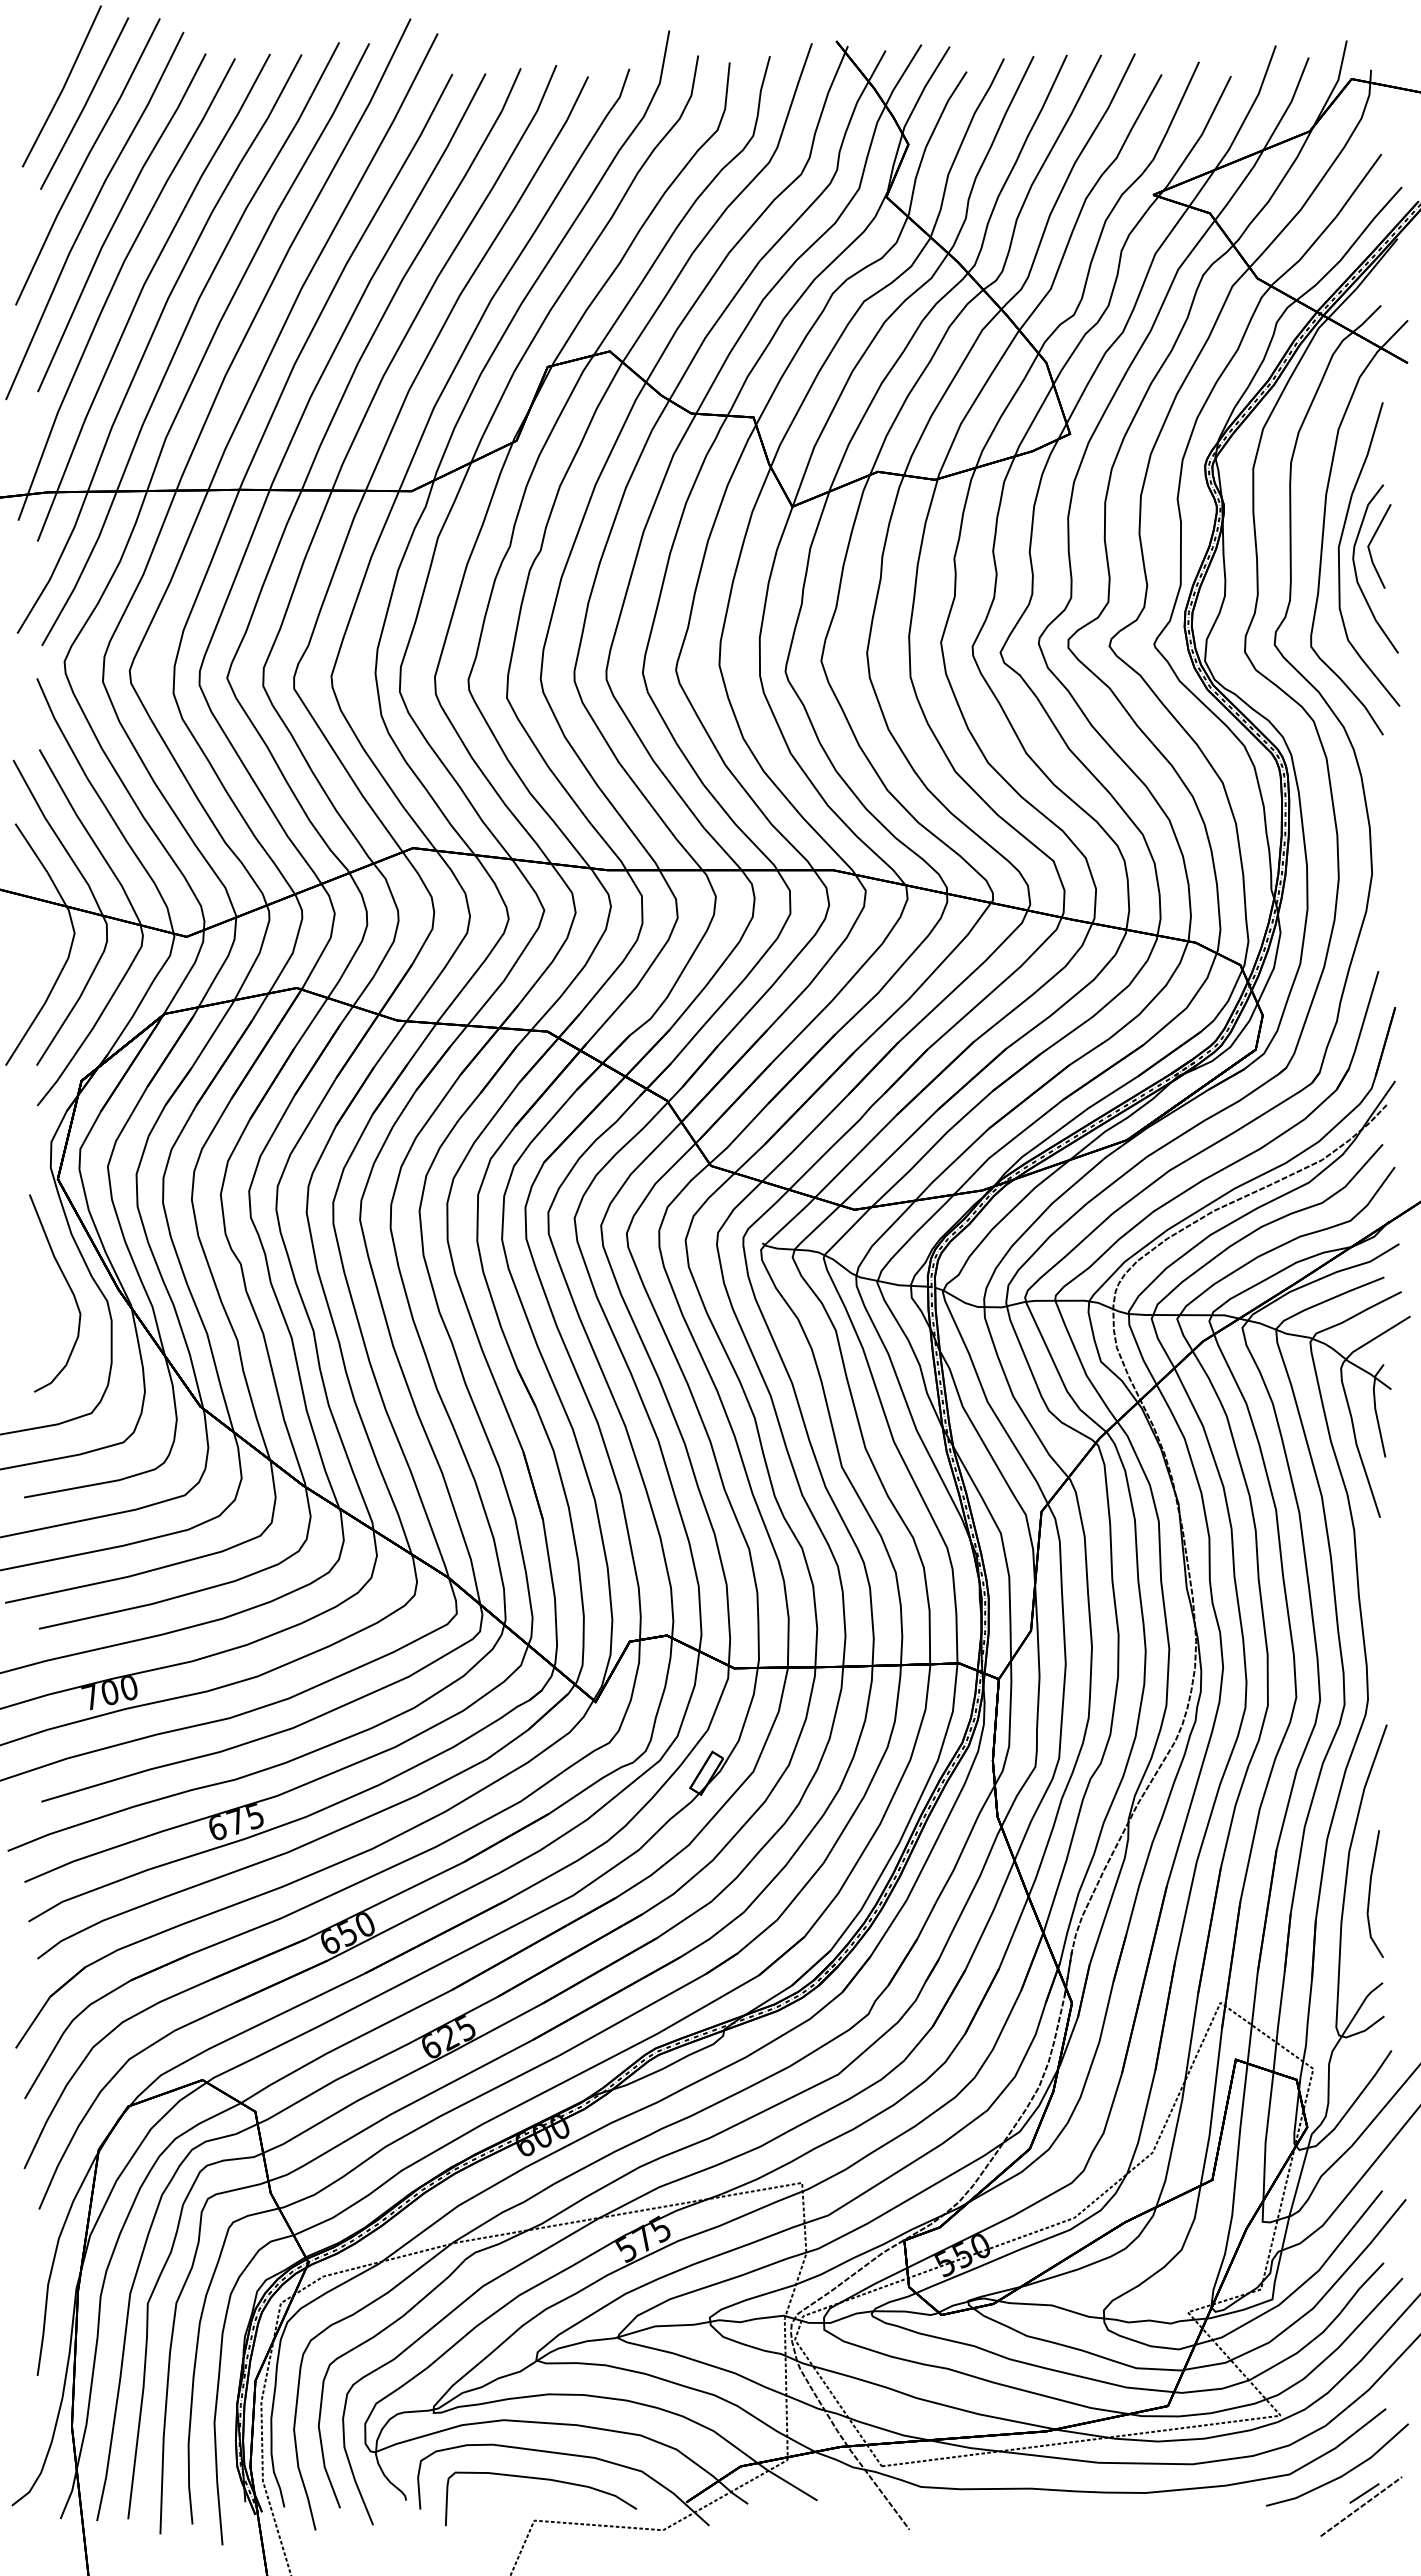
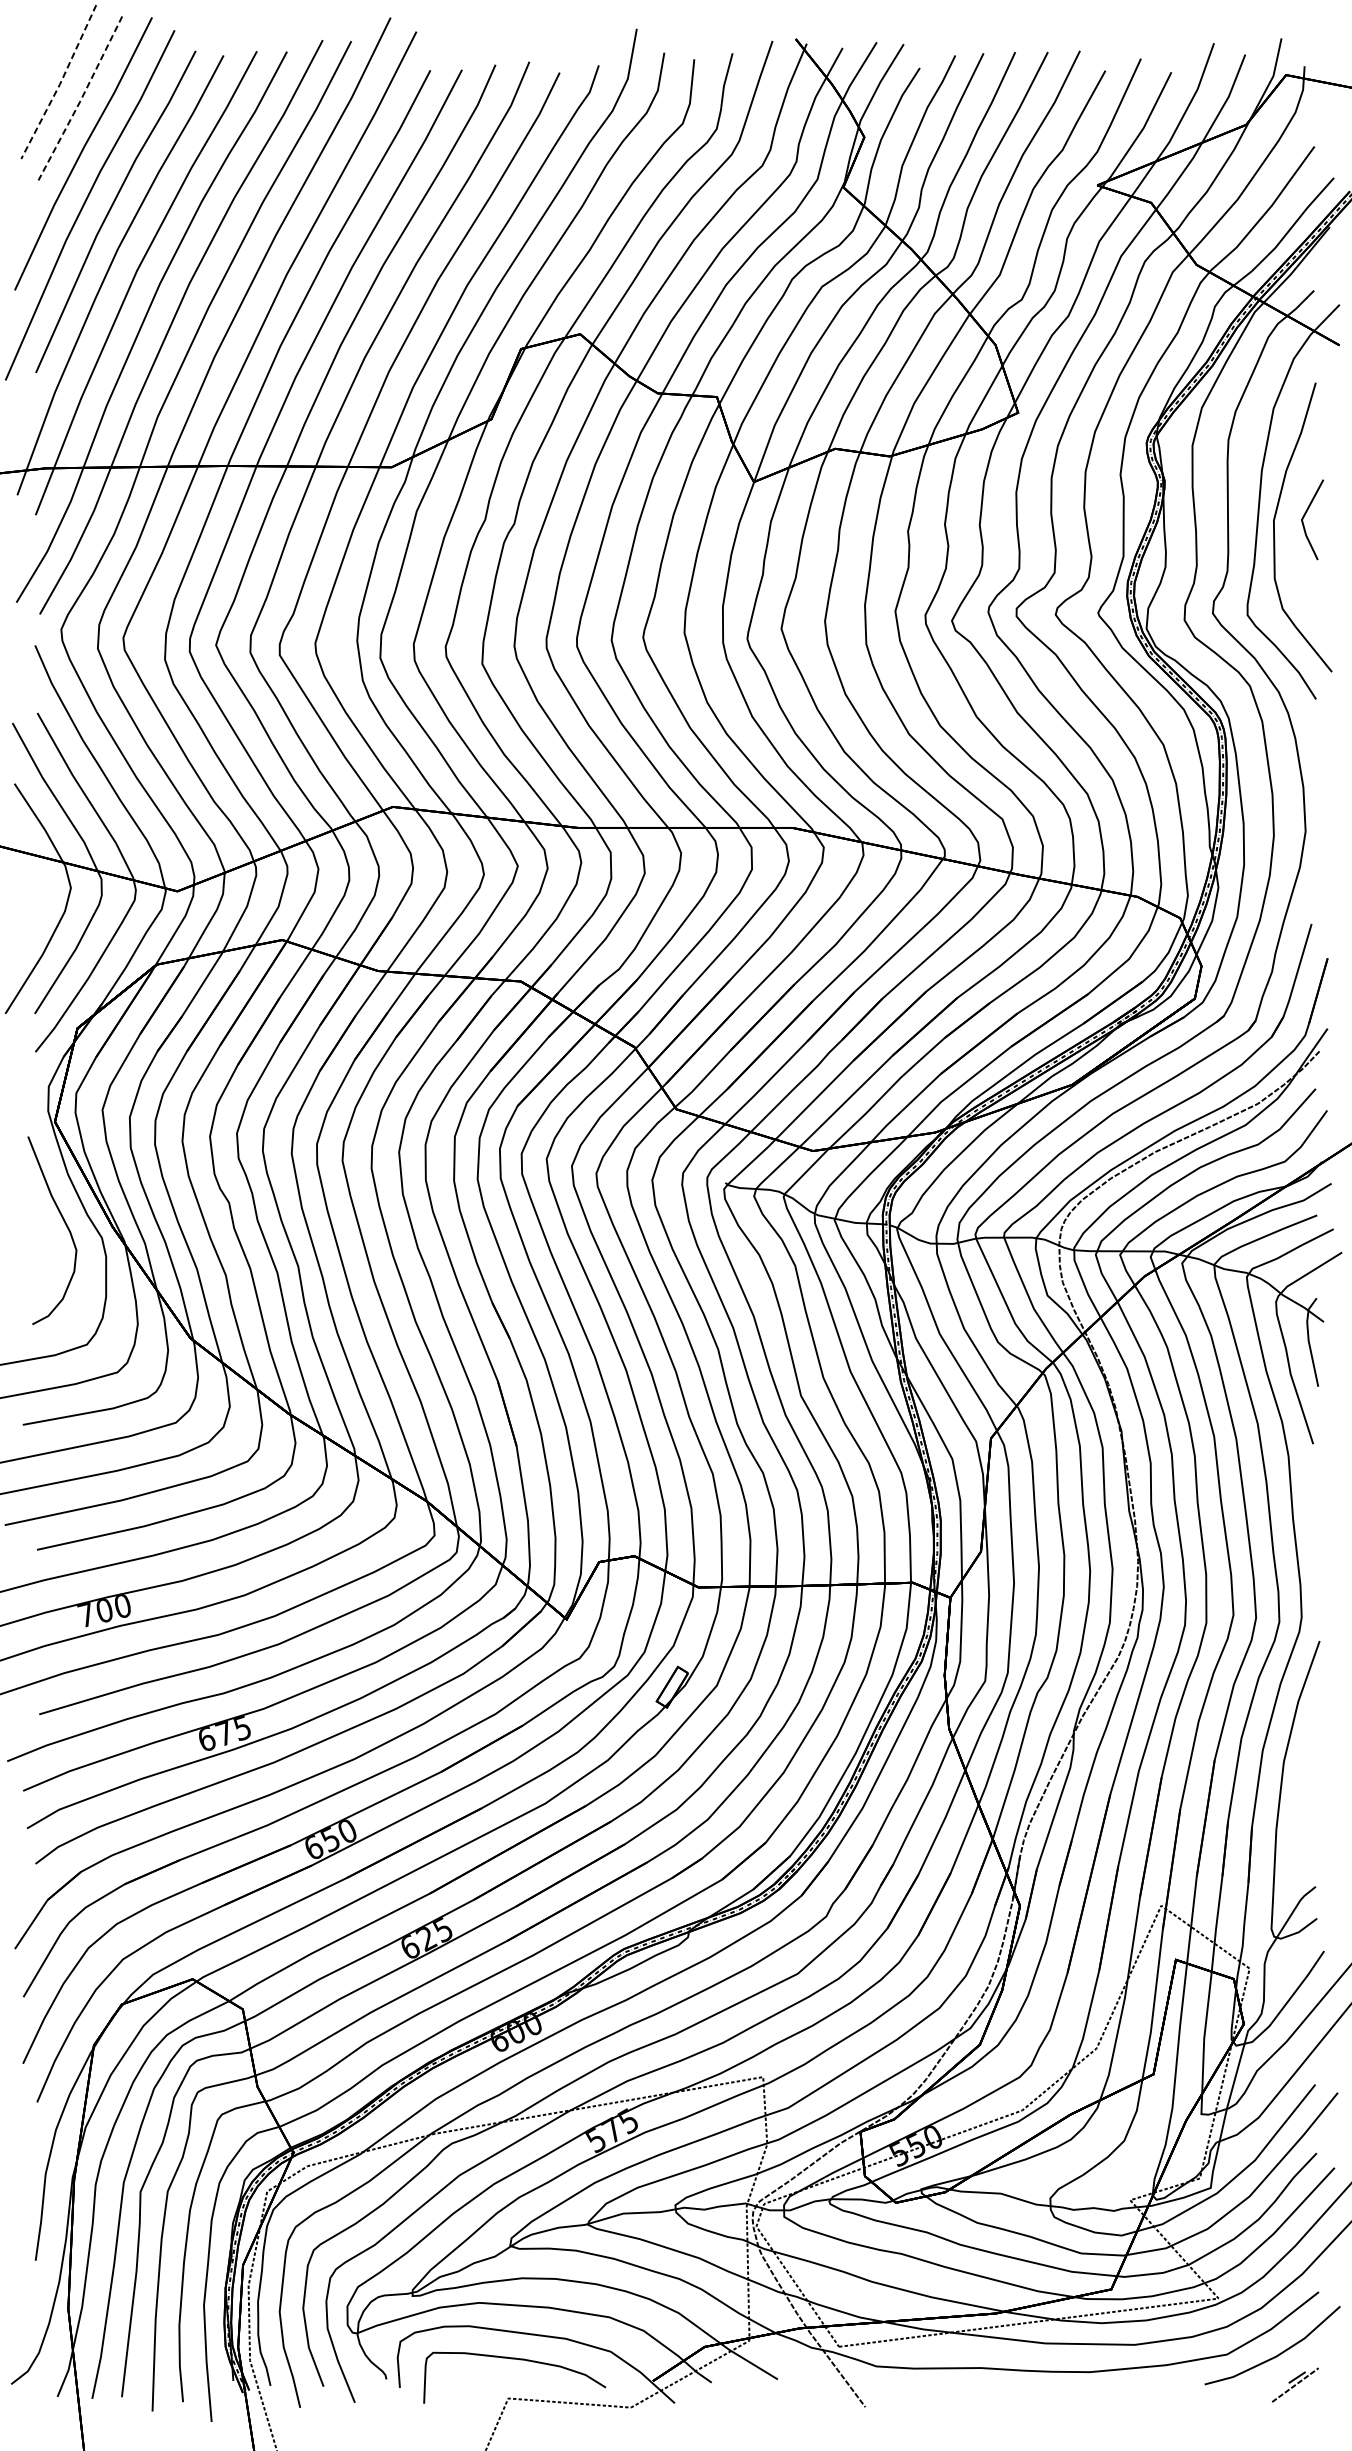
line: (63, 87) -> (60, 83), solid -> dashed
line: (85, 105) -> (81, 100), solid -> dashed
curve: (1356, 570) -> (1290, 542), removed
line: (1370, 1893) -> (1304, 1801), removed
part: (1361, 2506) -> (1295, 2385), size x0.6

